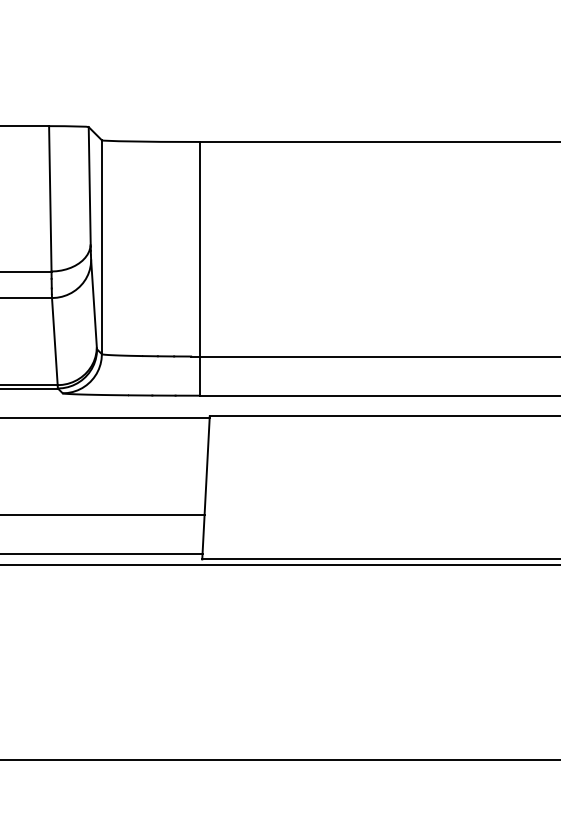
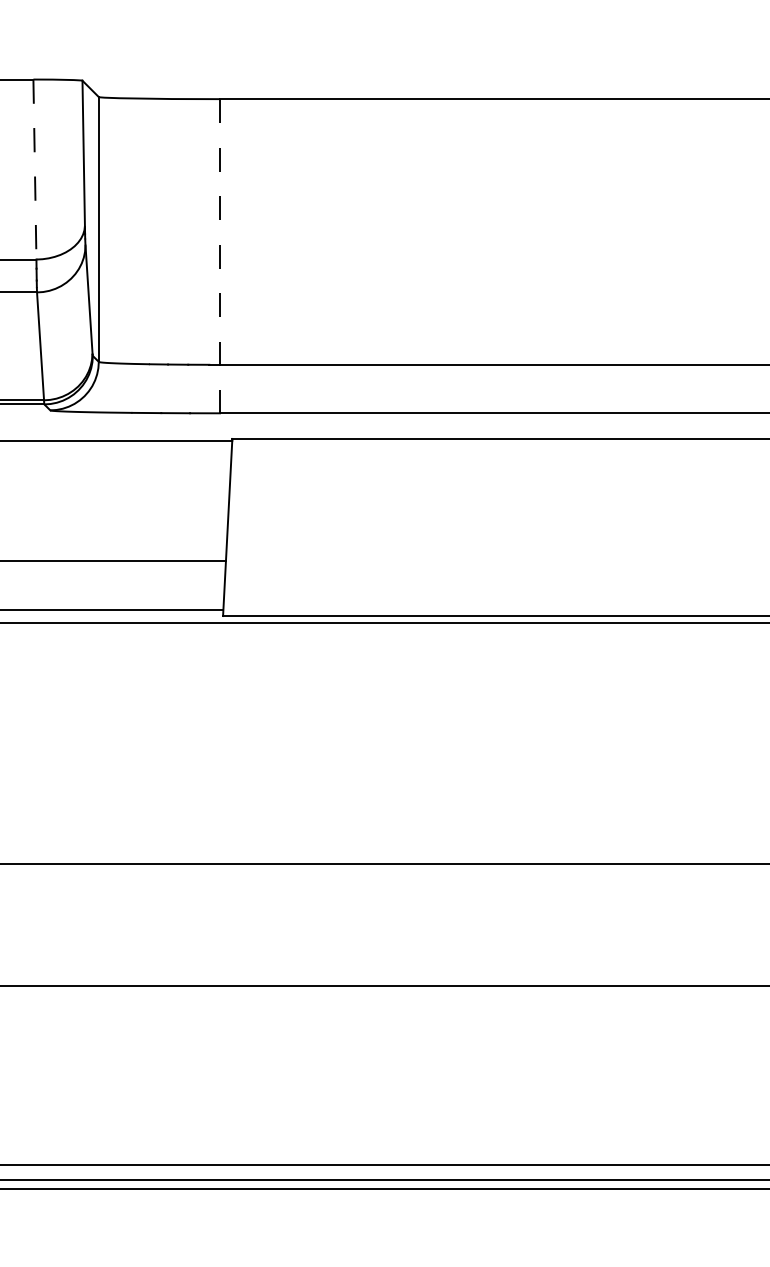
line: (49, 199) -> (34, 170), solid -> dashed
line: (200, 269) -> (220, 256), solid -> dashed

